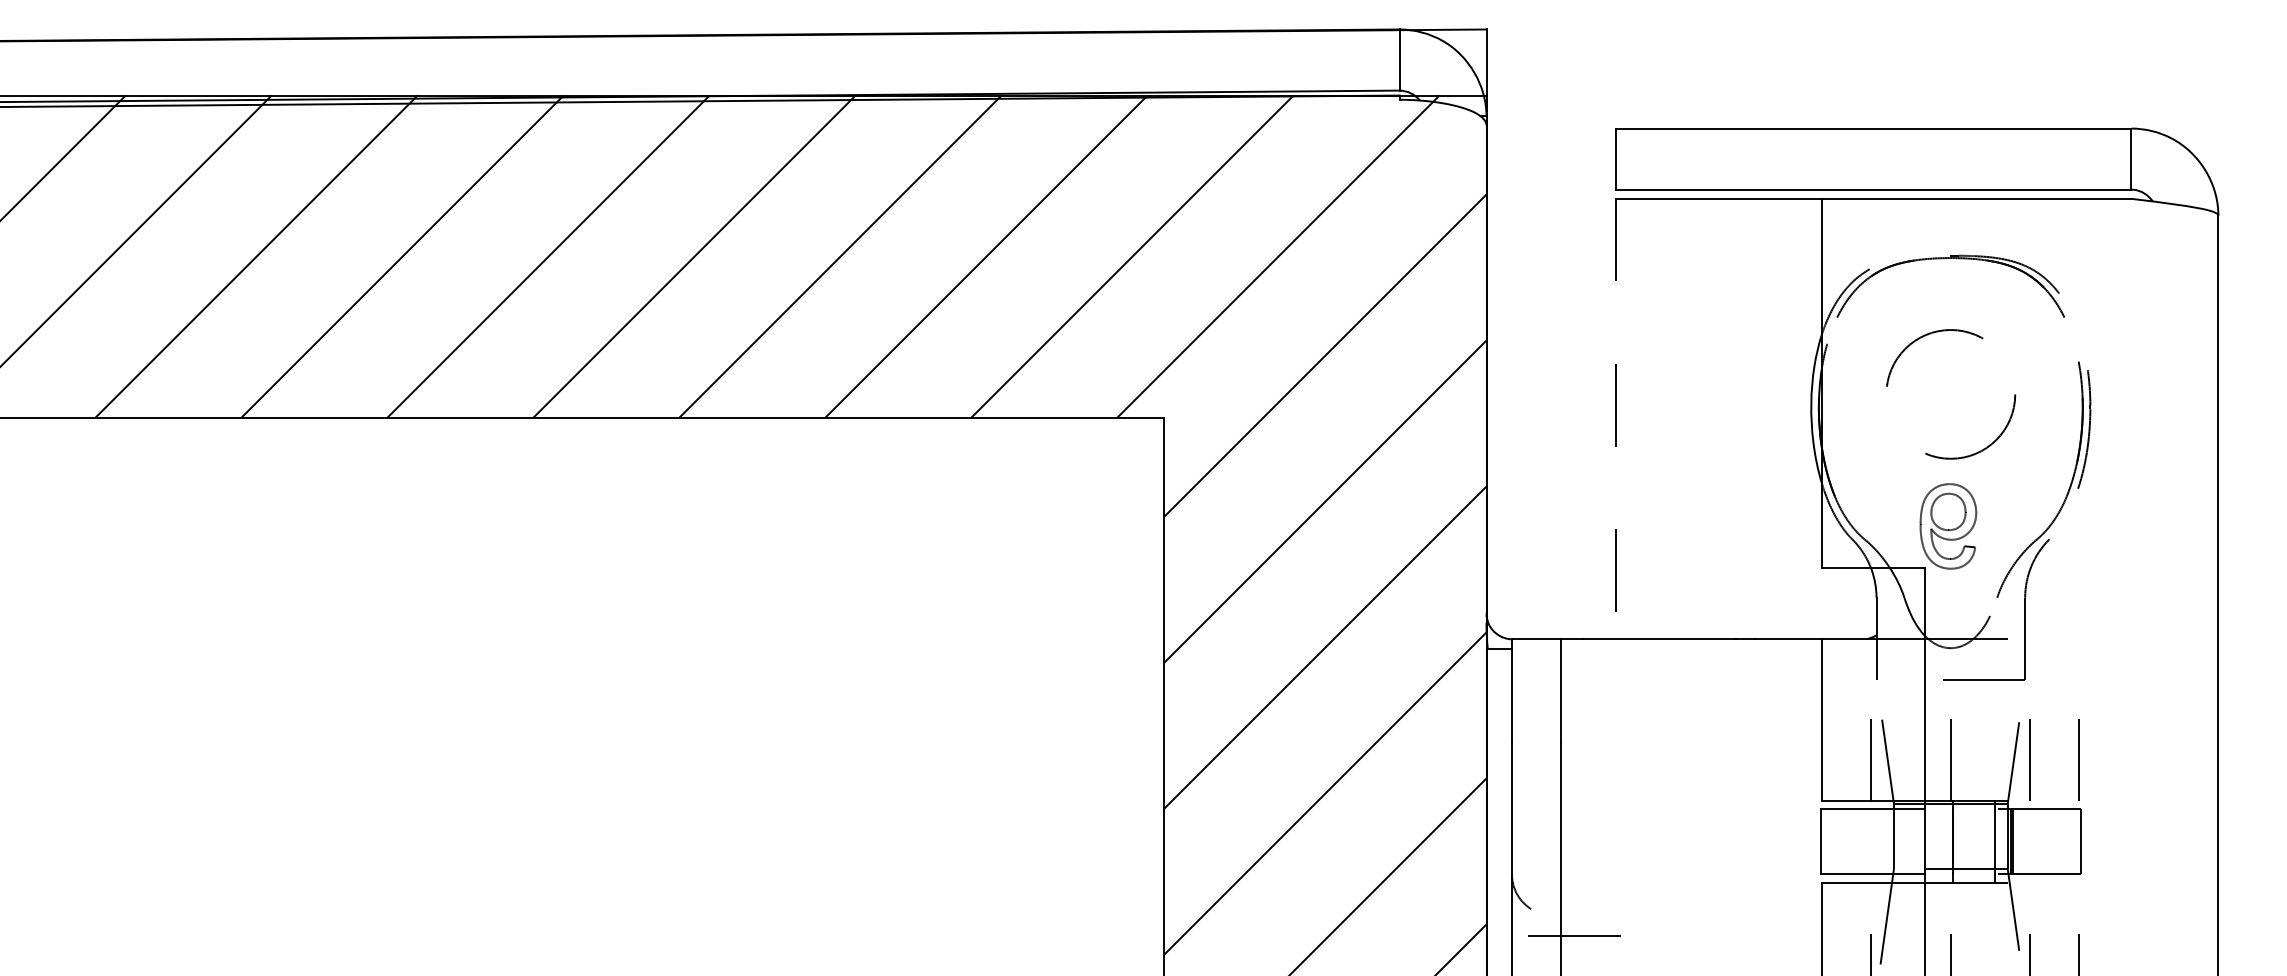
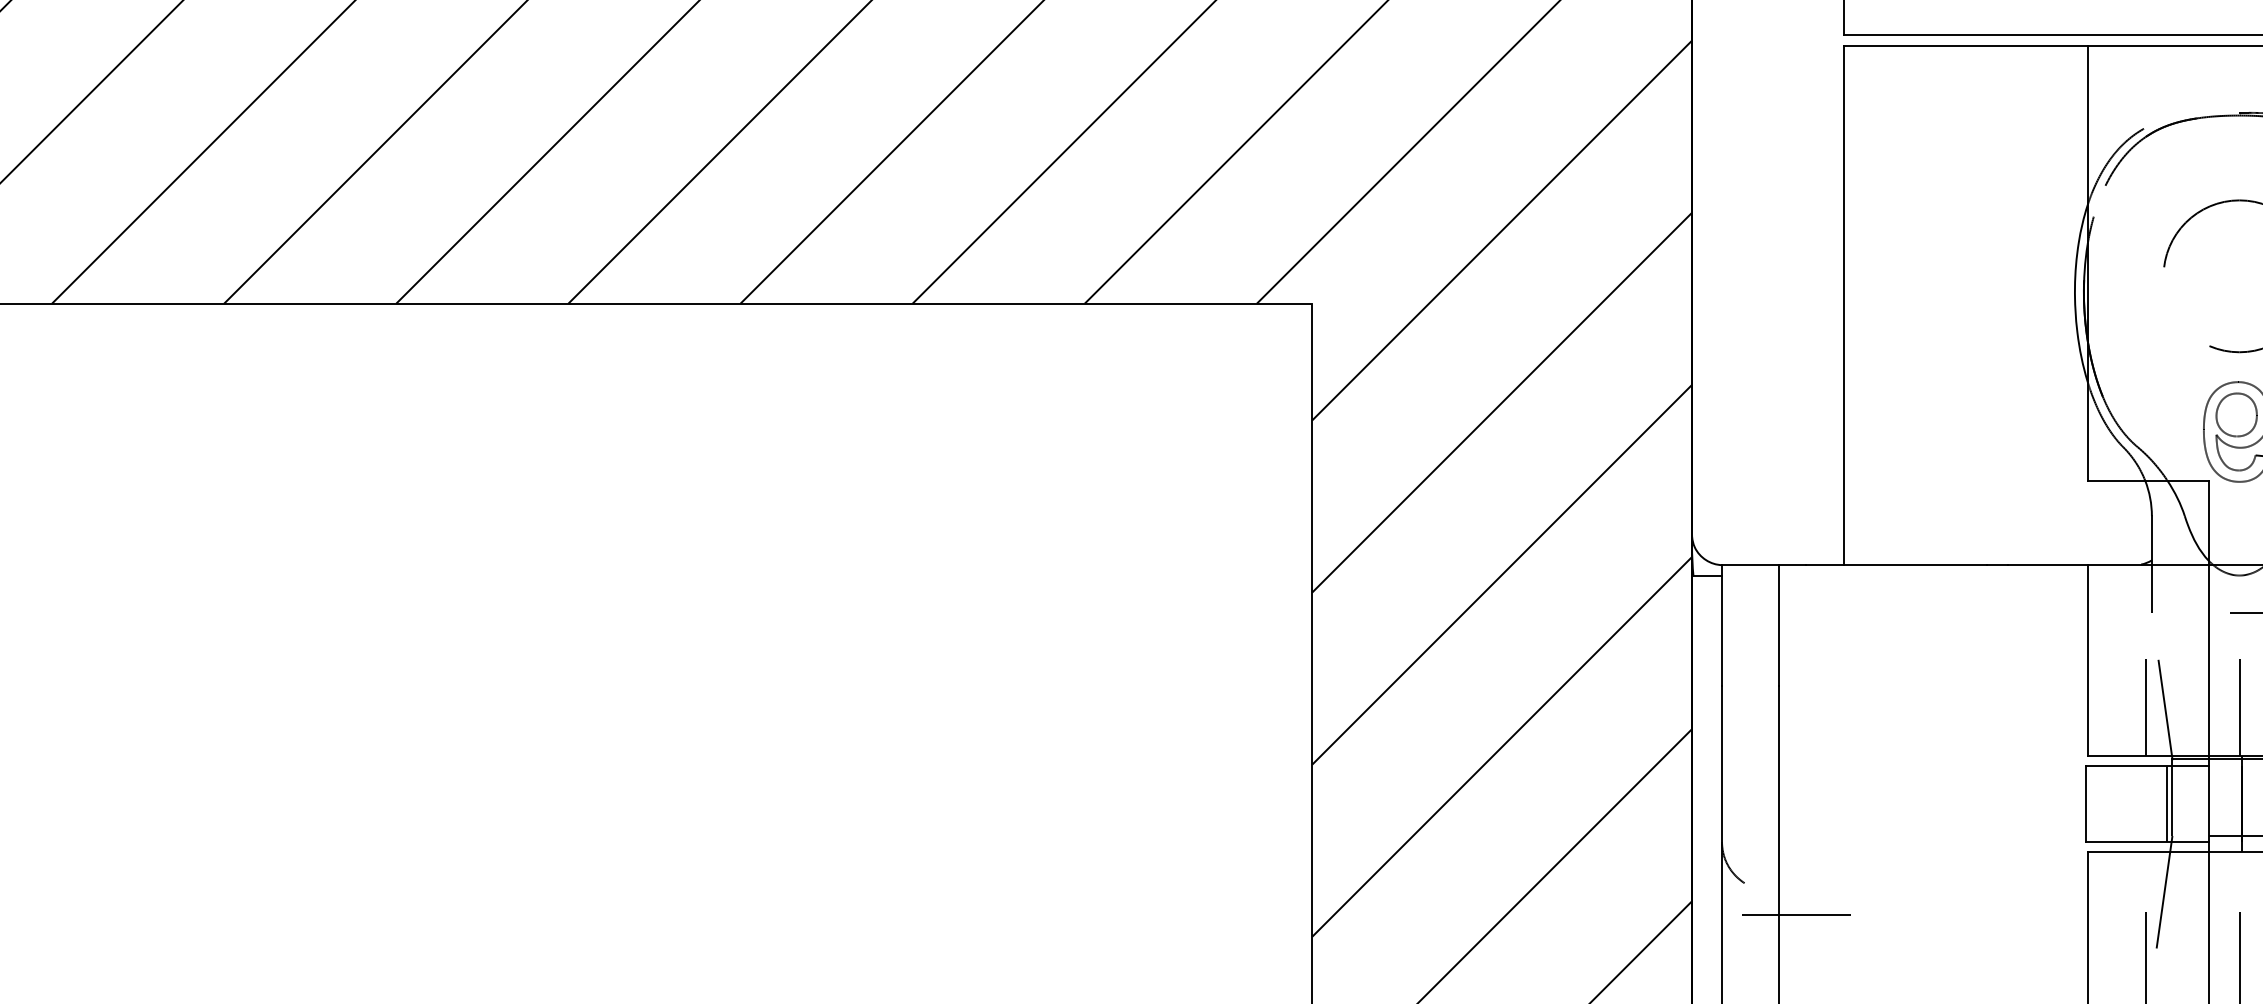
line: (1615, 419) -> (1844, 305), dashed -> solid
line: (1889, 841) -> (2167, 803), added

